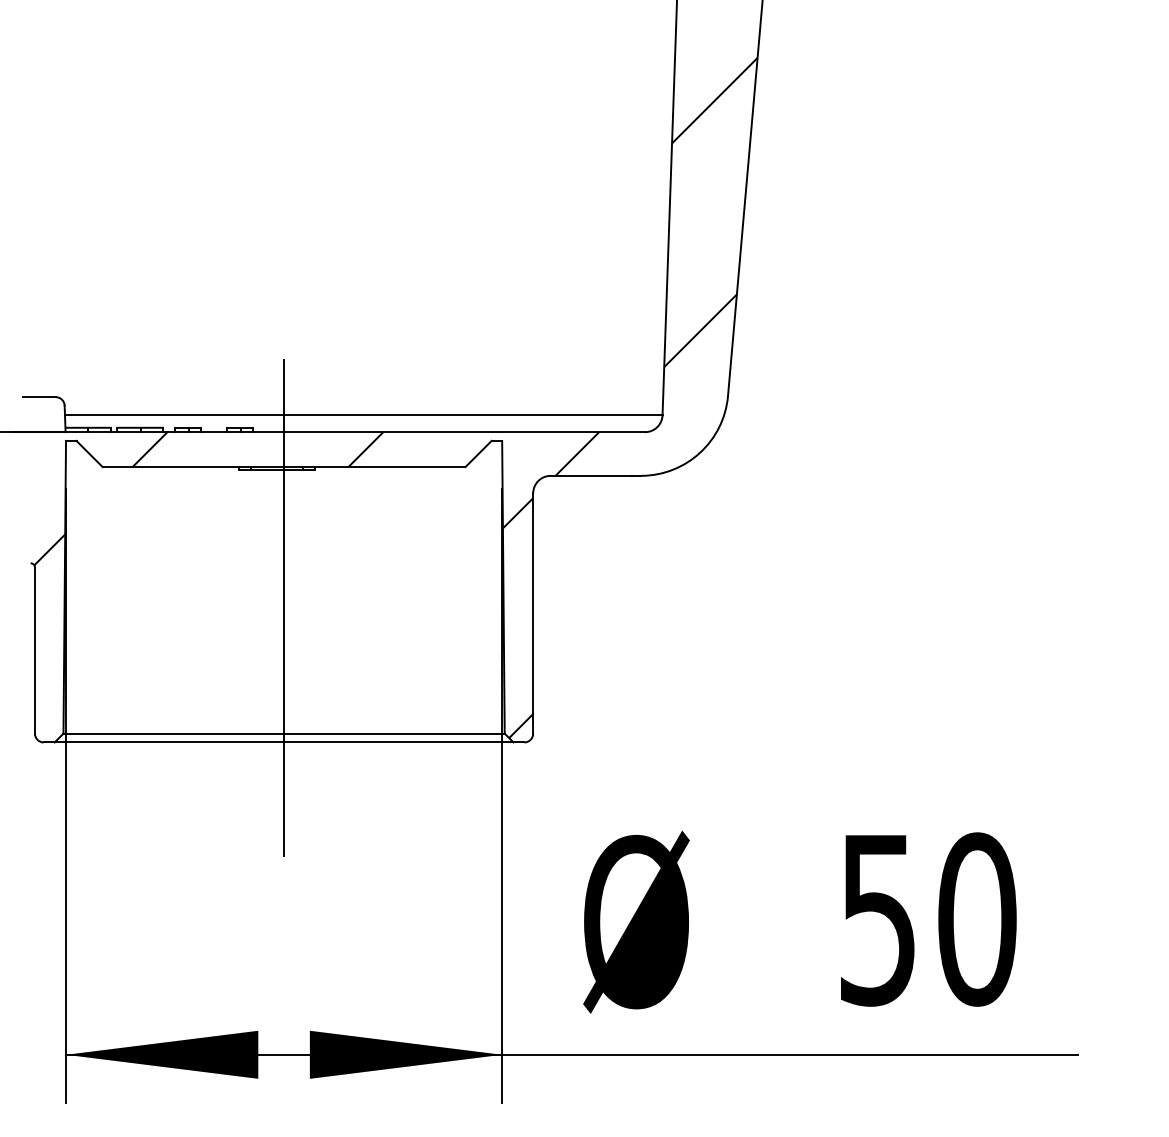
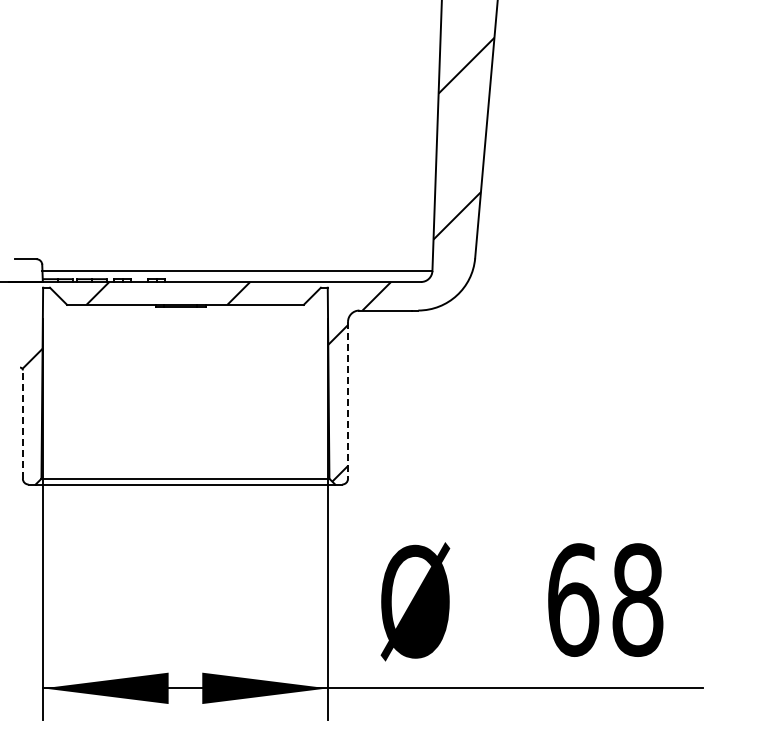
line: (284, 607) -> (185, 396), removed
line: (533, 613) -> (348, 400), solid -> dashed
line: (34, 650) -> (22, 424), solid -> dashed
text: (927, 918) -> (605, 599), 50 -> 68

